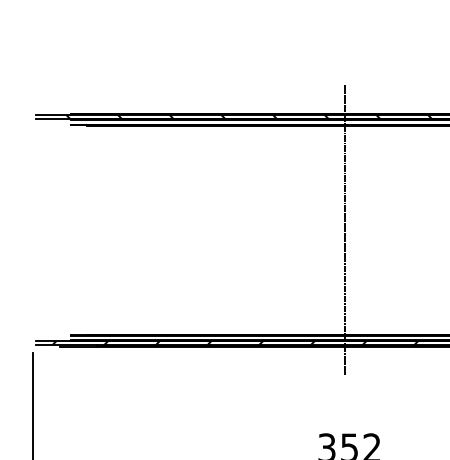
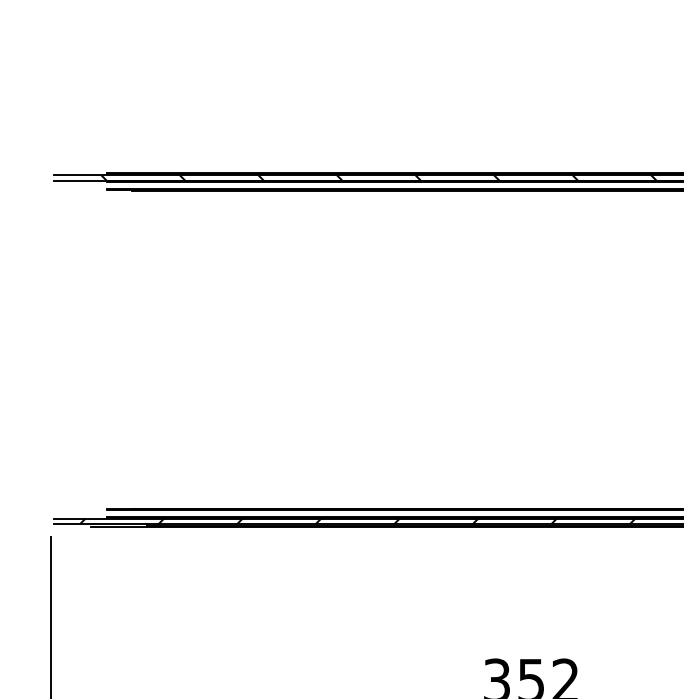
line: (345, 229) -> (525, 348), removed

